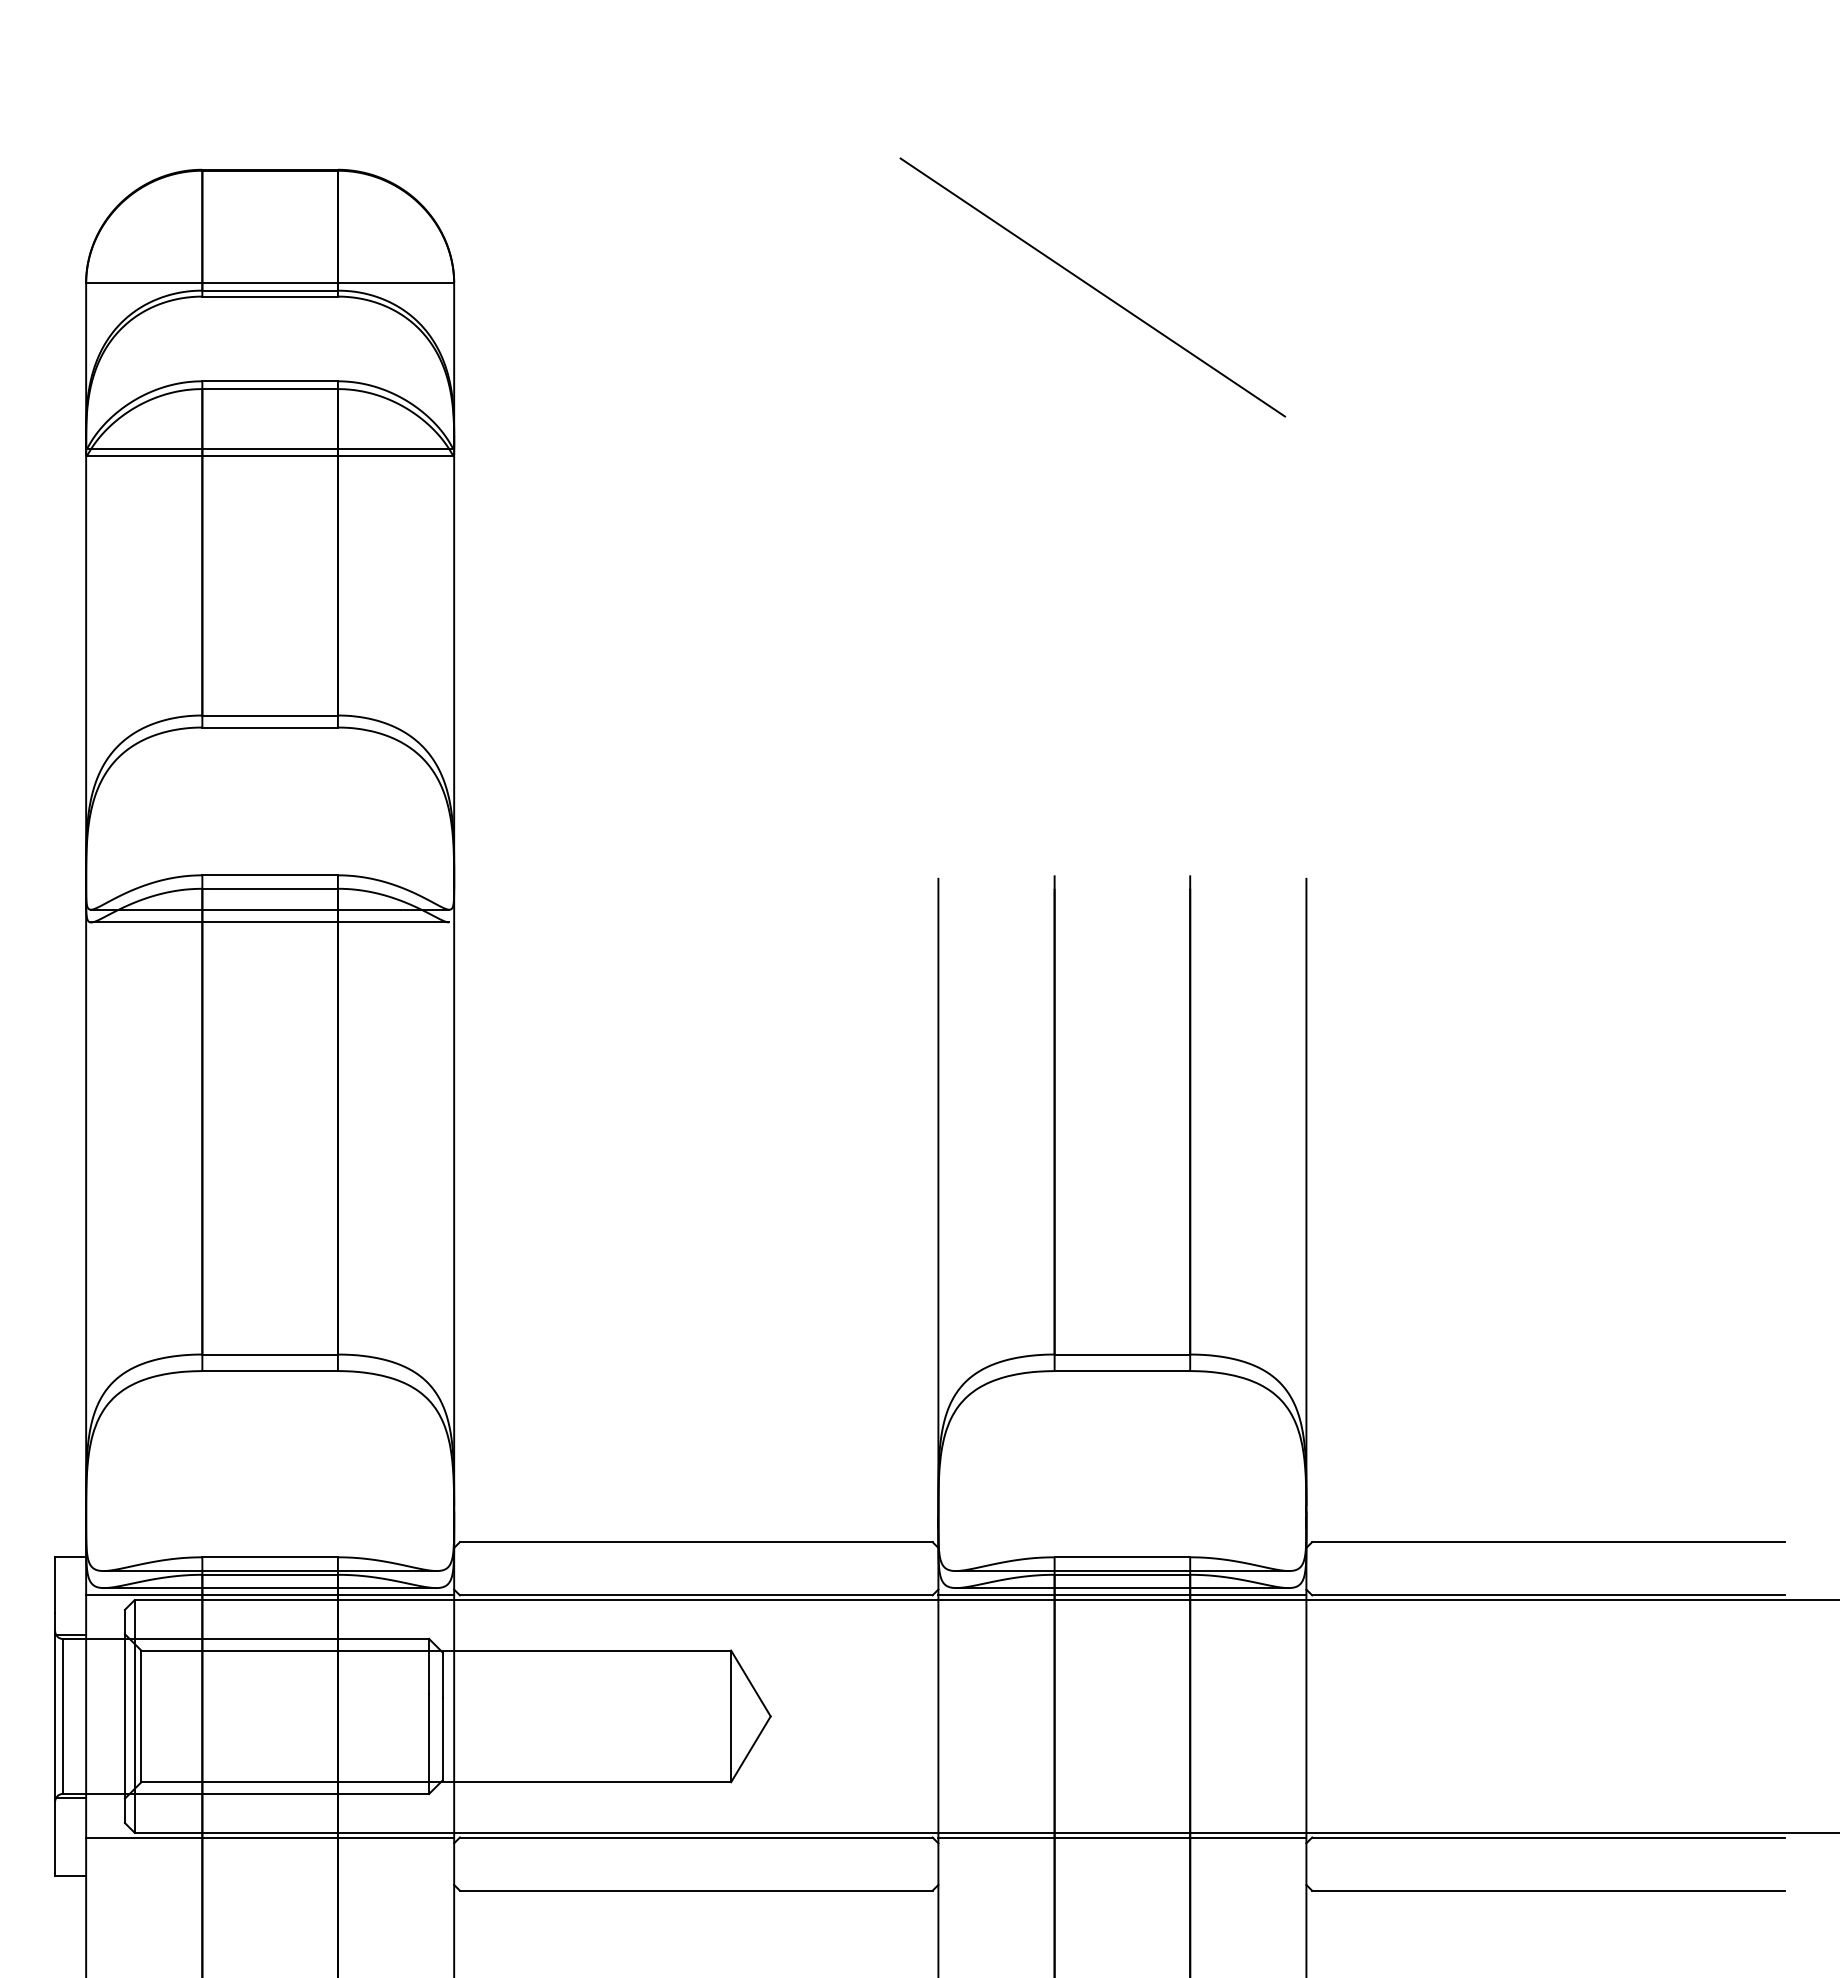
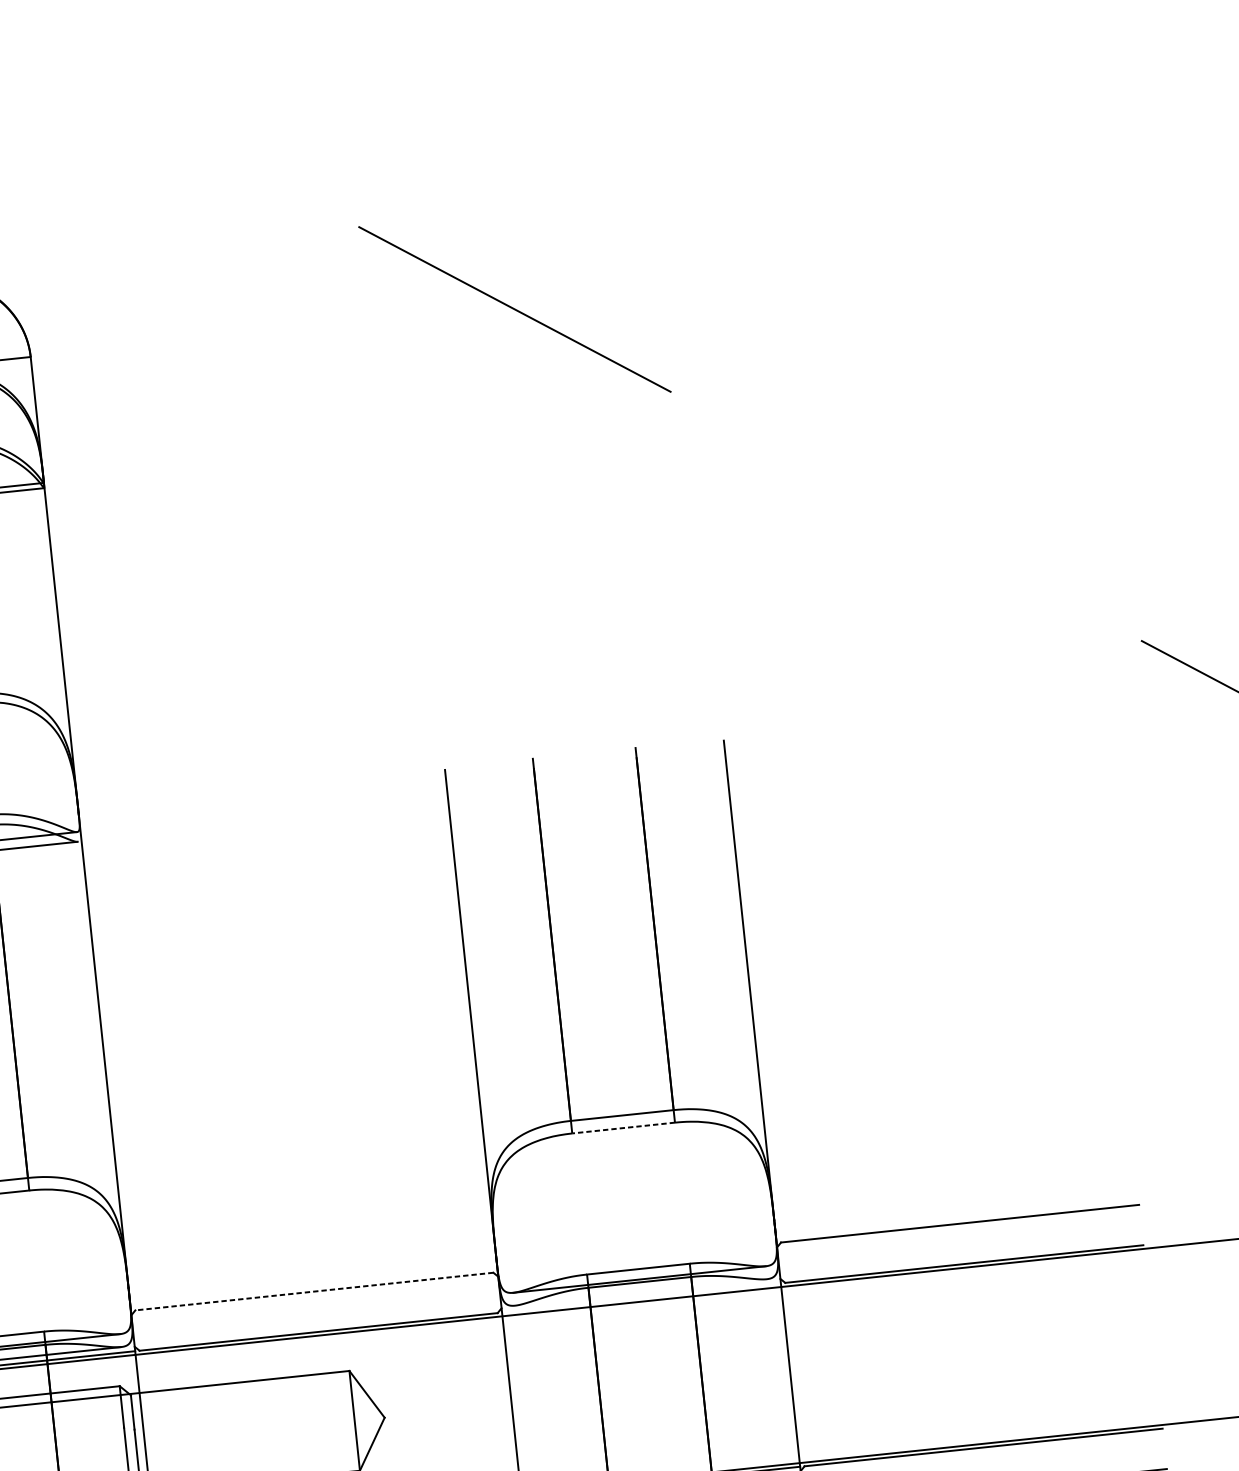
line: (1122, 1371) -> (623, 1128), solid -> dashed
line: (695, 1542) -> (313, 1291), solid -> dashed
line: (1122, 1588) -> (641, 1292), removed
line: (1122, 1595) -> (641, 1298), removed

